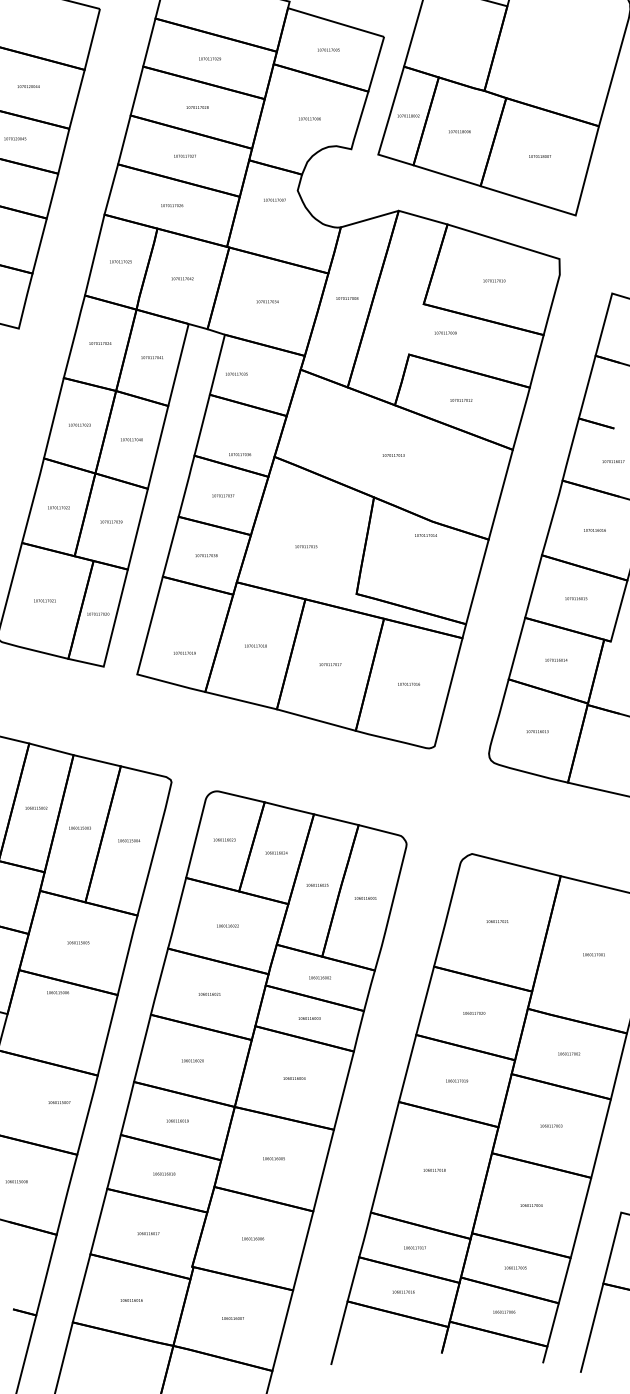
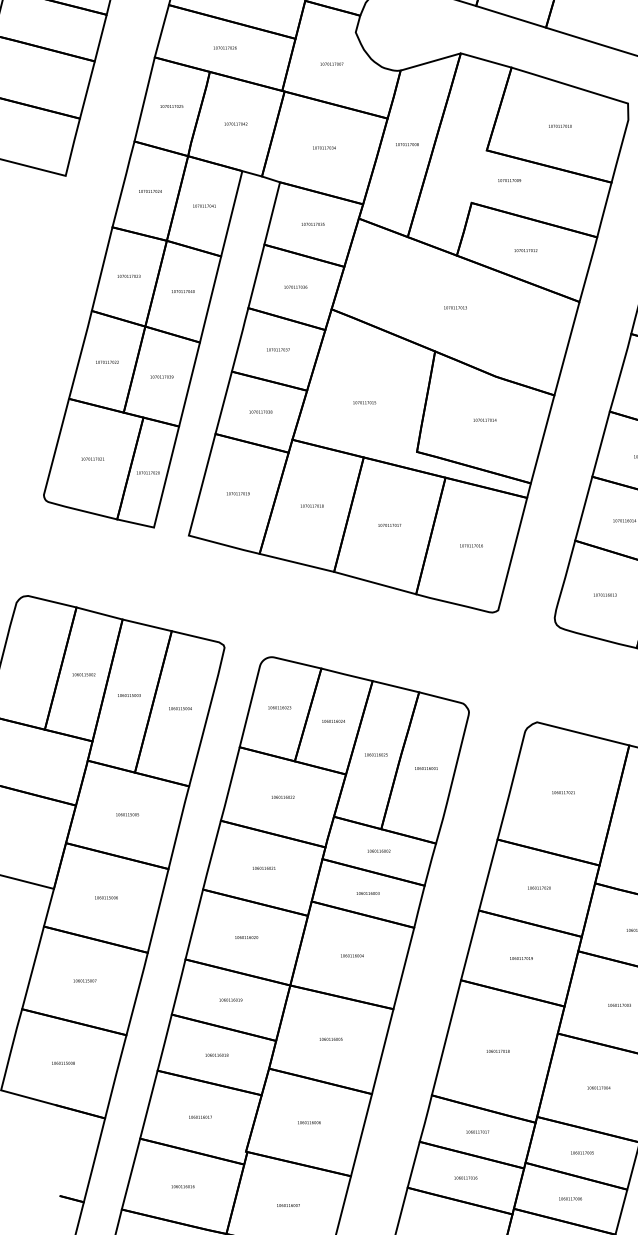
text: (274, 199) -> (331, 63), moved
text: (236, 373) -> (312, 223), moved
text: (240, 454) -> (296, 287), moved
text: (425, 535) -> (484, 420), moved
text: (184, 652) -> (237, 493), moved
text: (57, 992) -> (105, 897), moved
text: (59, 1102) -> (85, 980), moved

